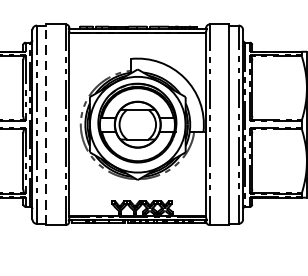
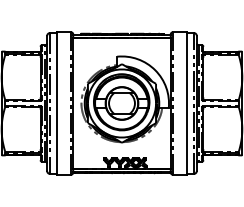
line: (45, 124) -> (56, 103), dashed -> solid

